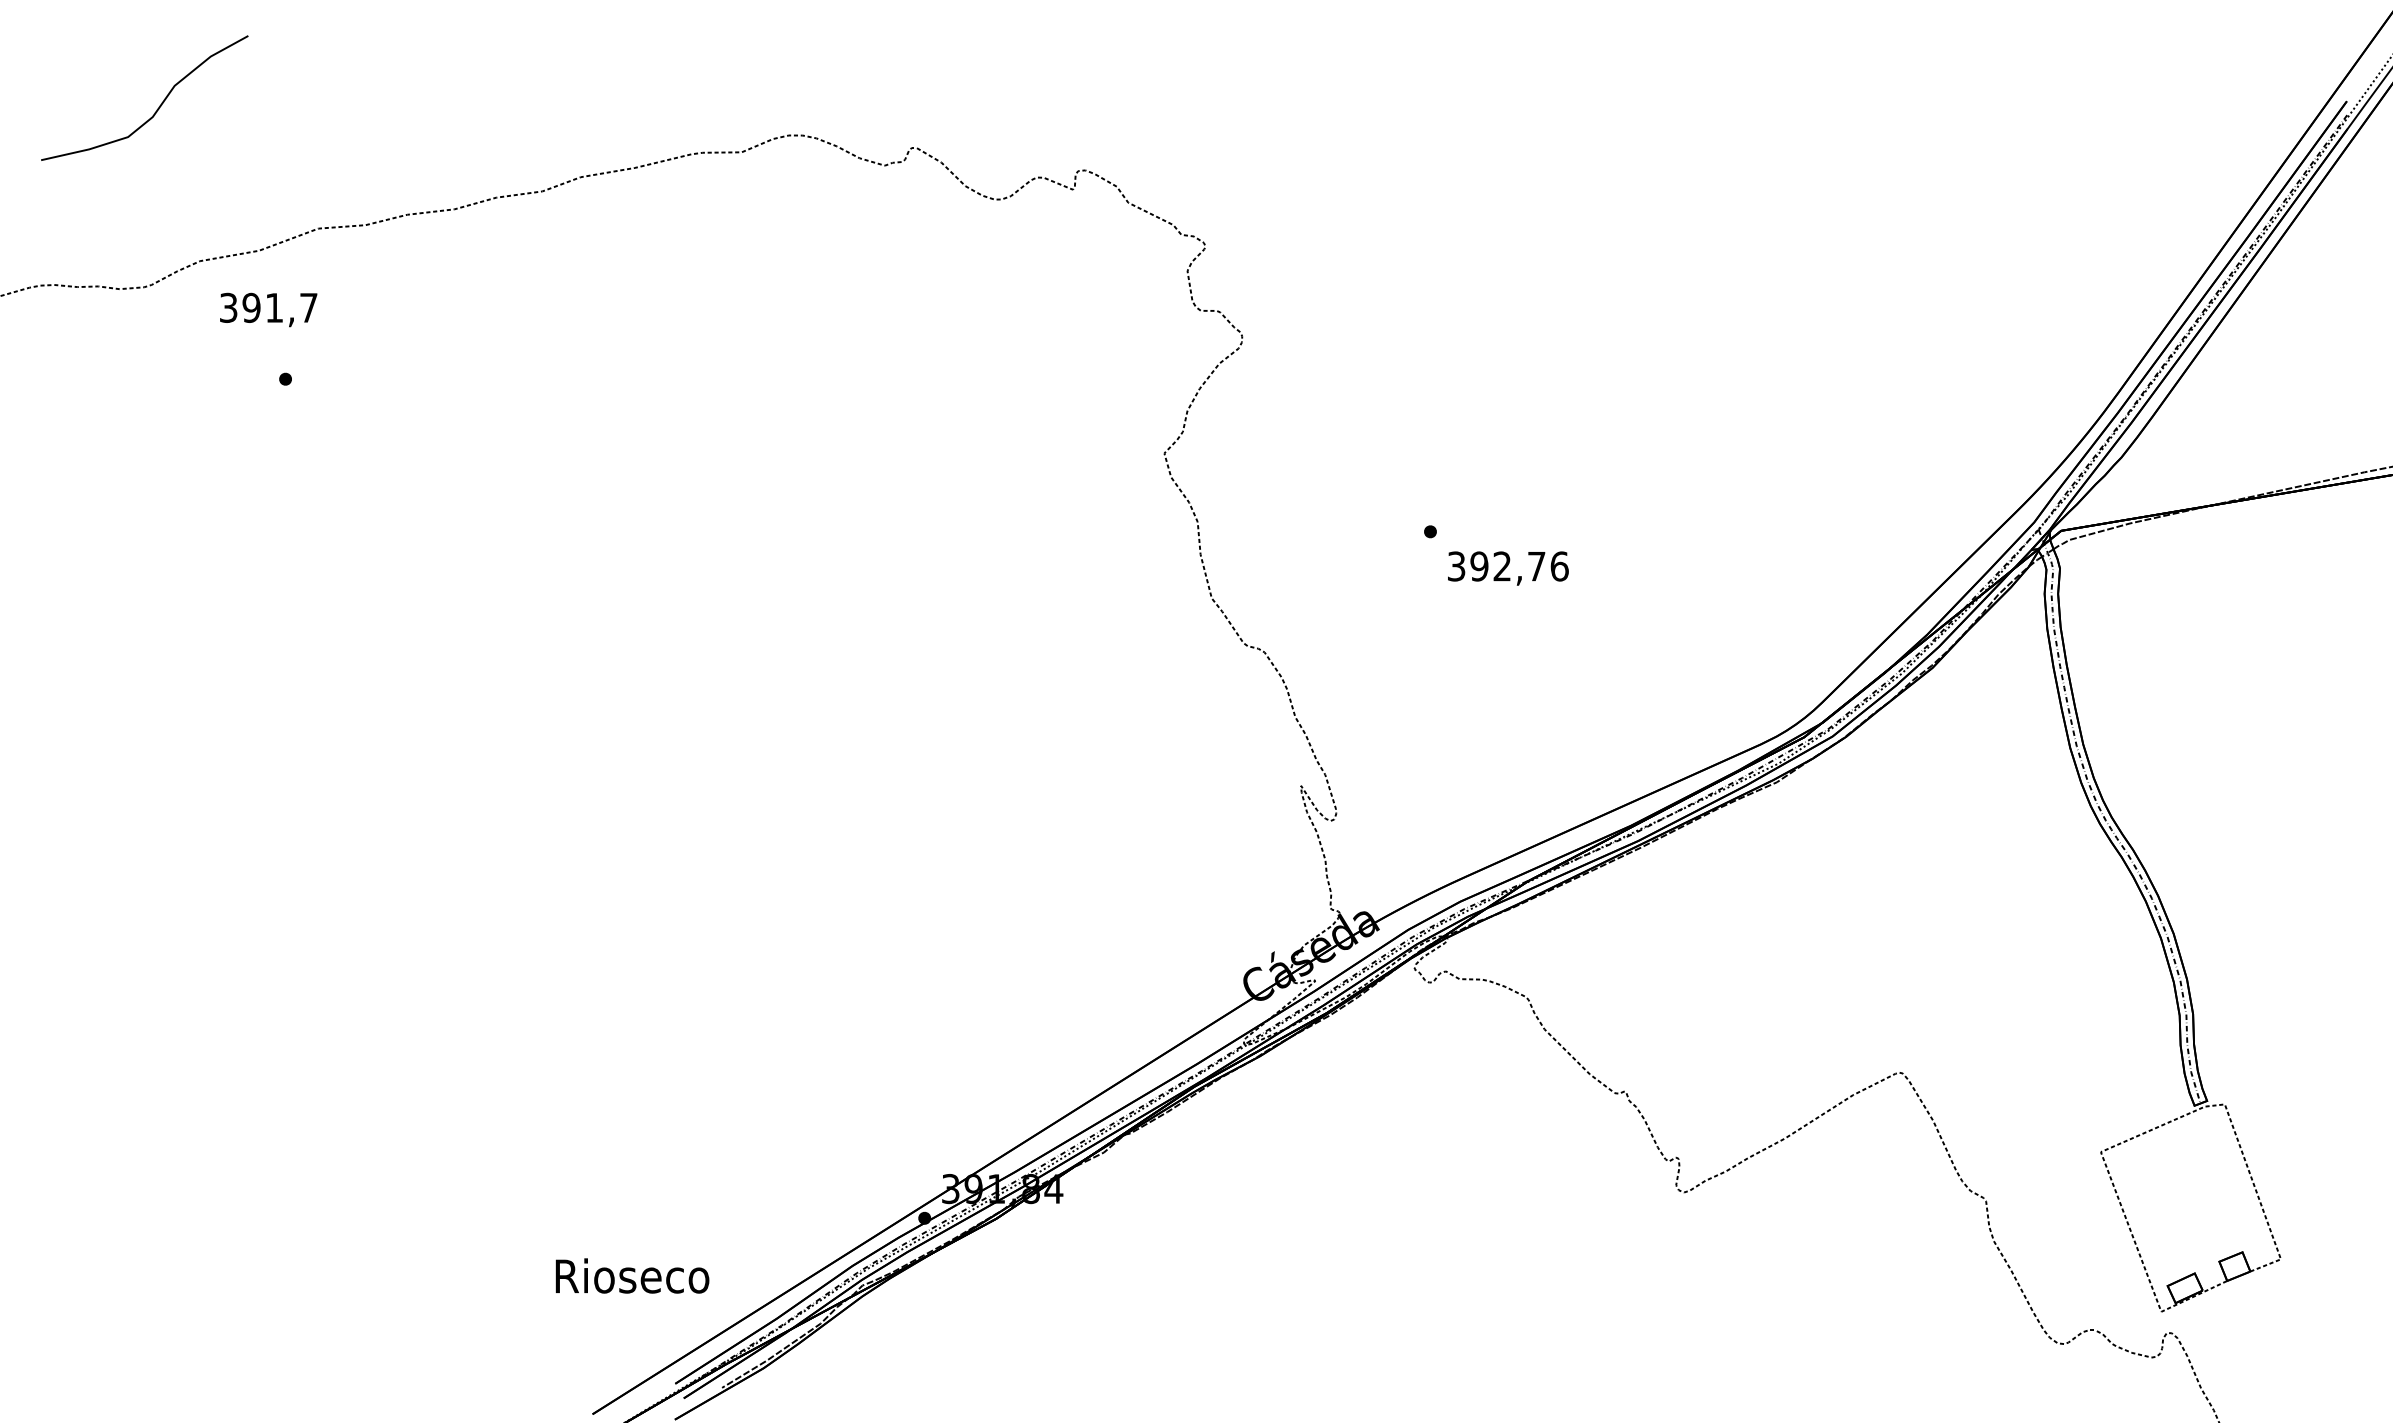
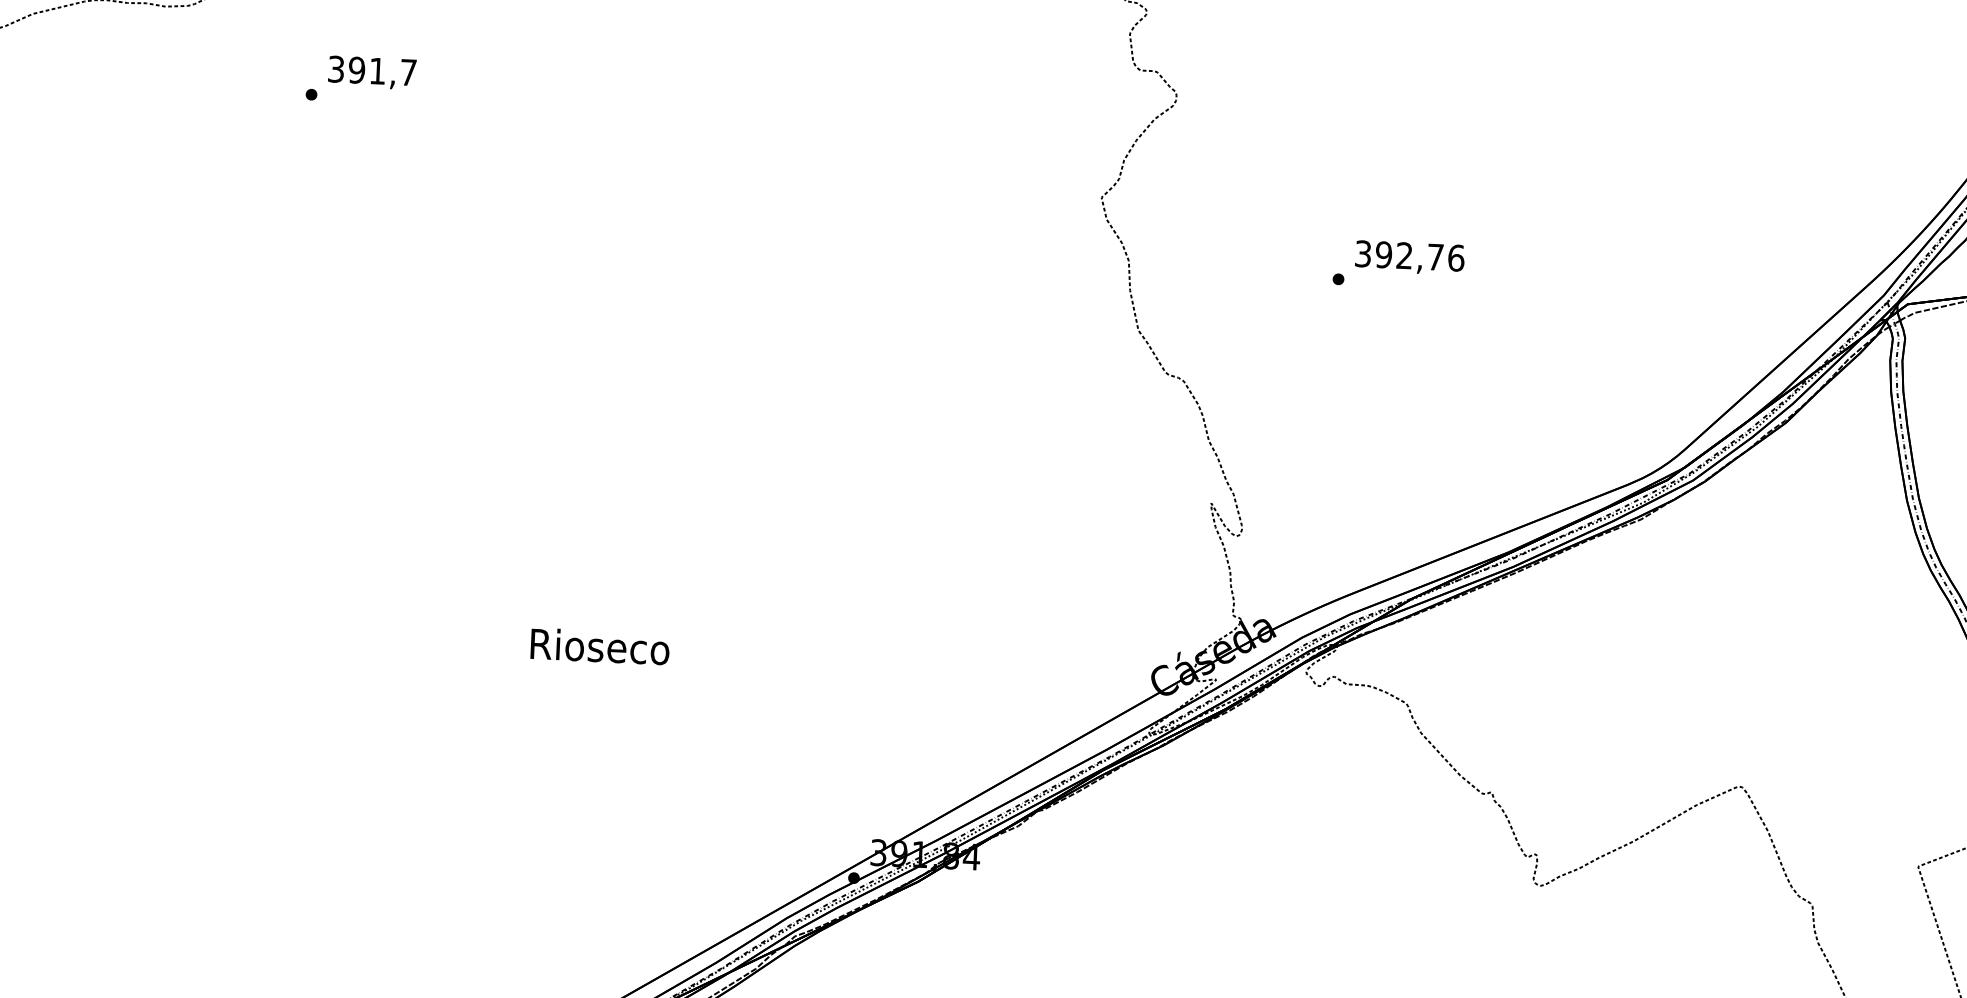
text: (268, 309) -> (372, 72), moved
text: (1508, 568) -> (1410, 257), moved
text: (632, 1275) -> (600, 646), moved

